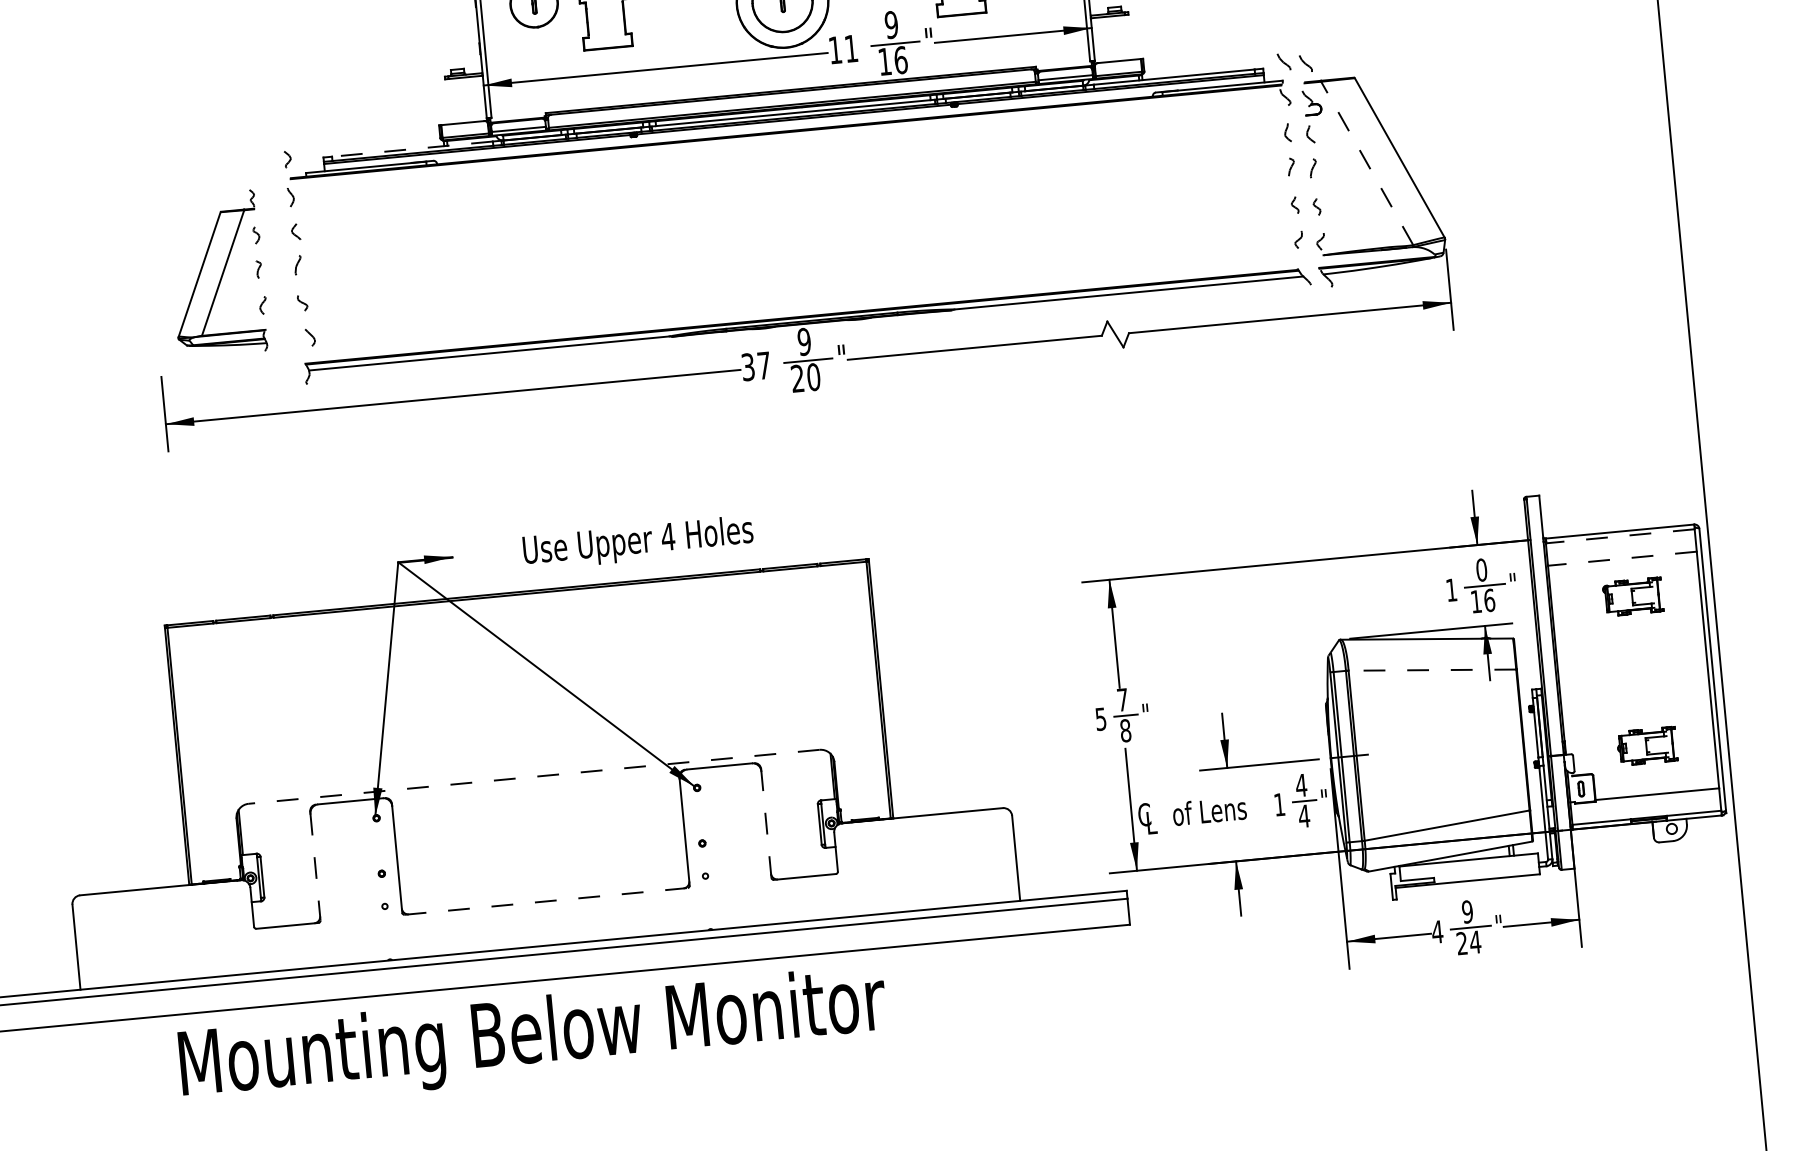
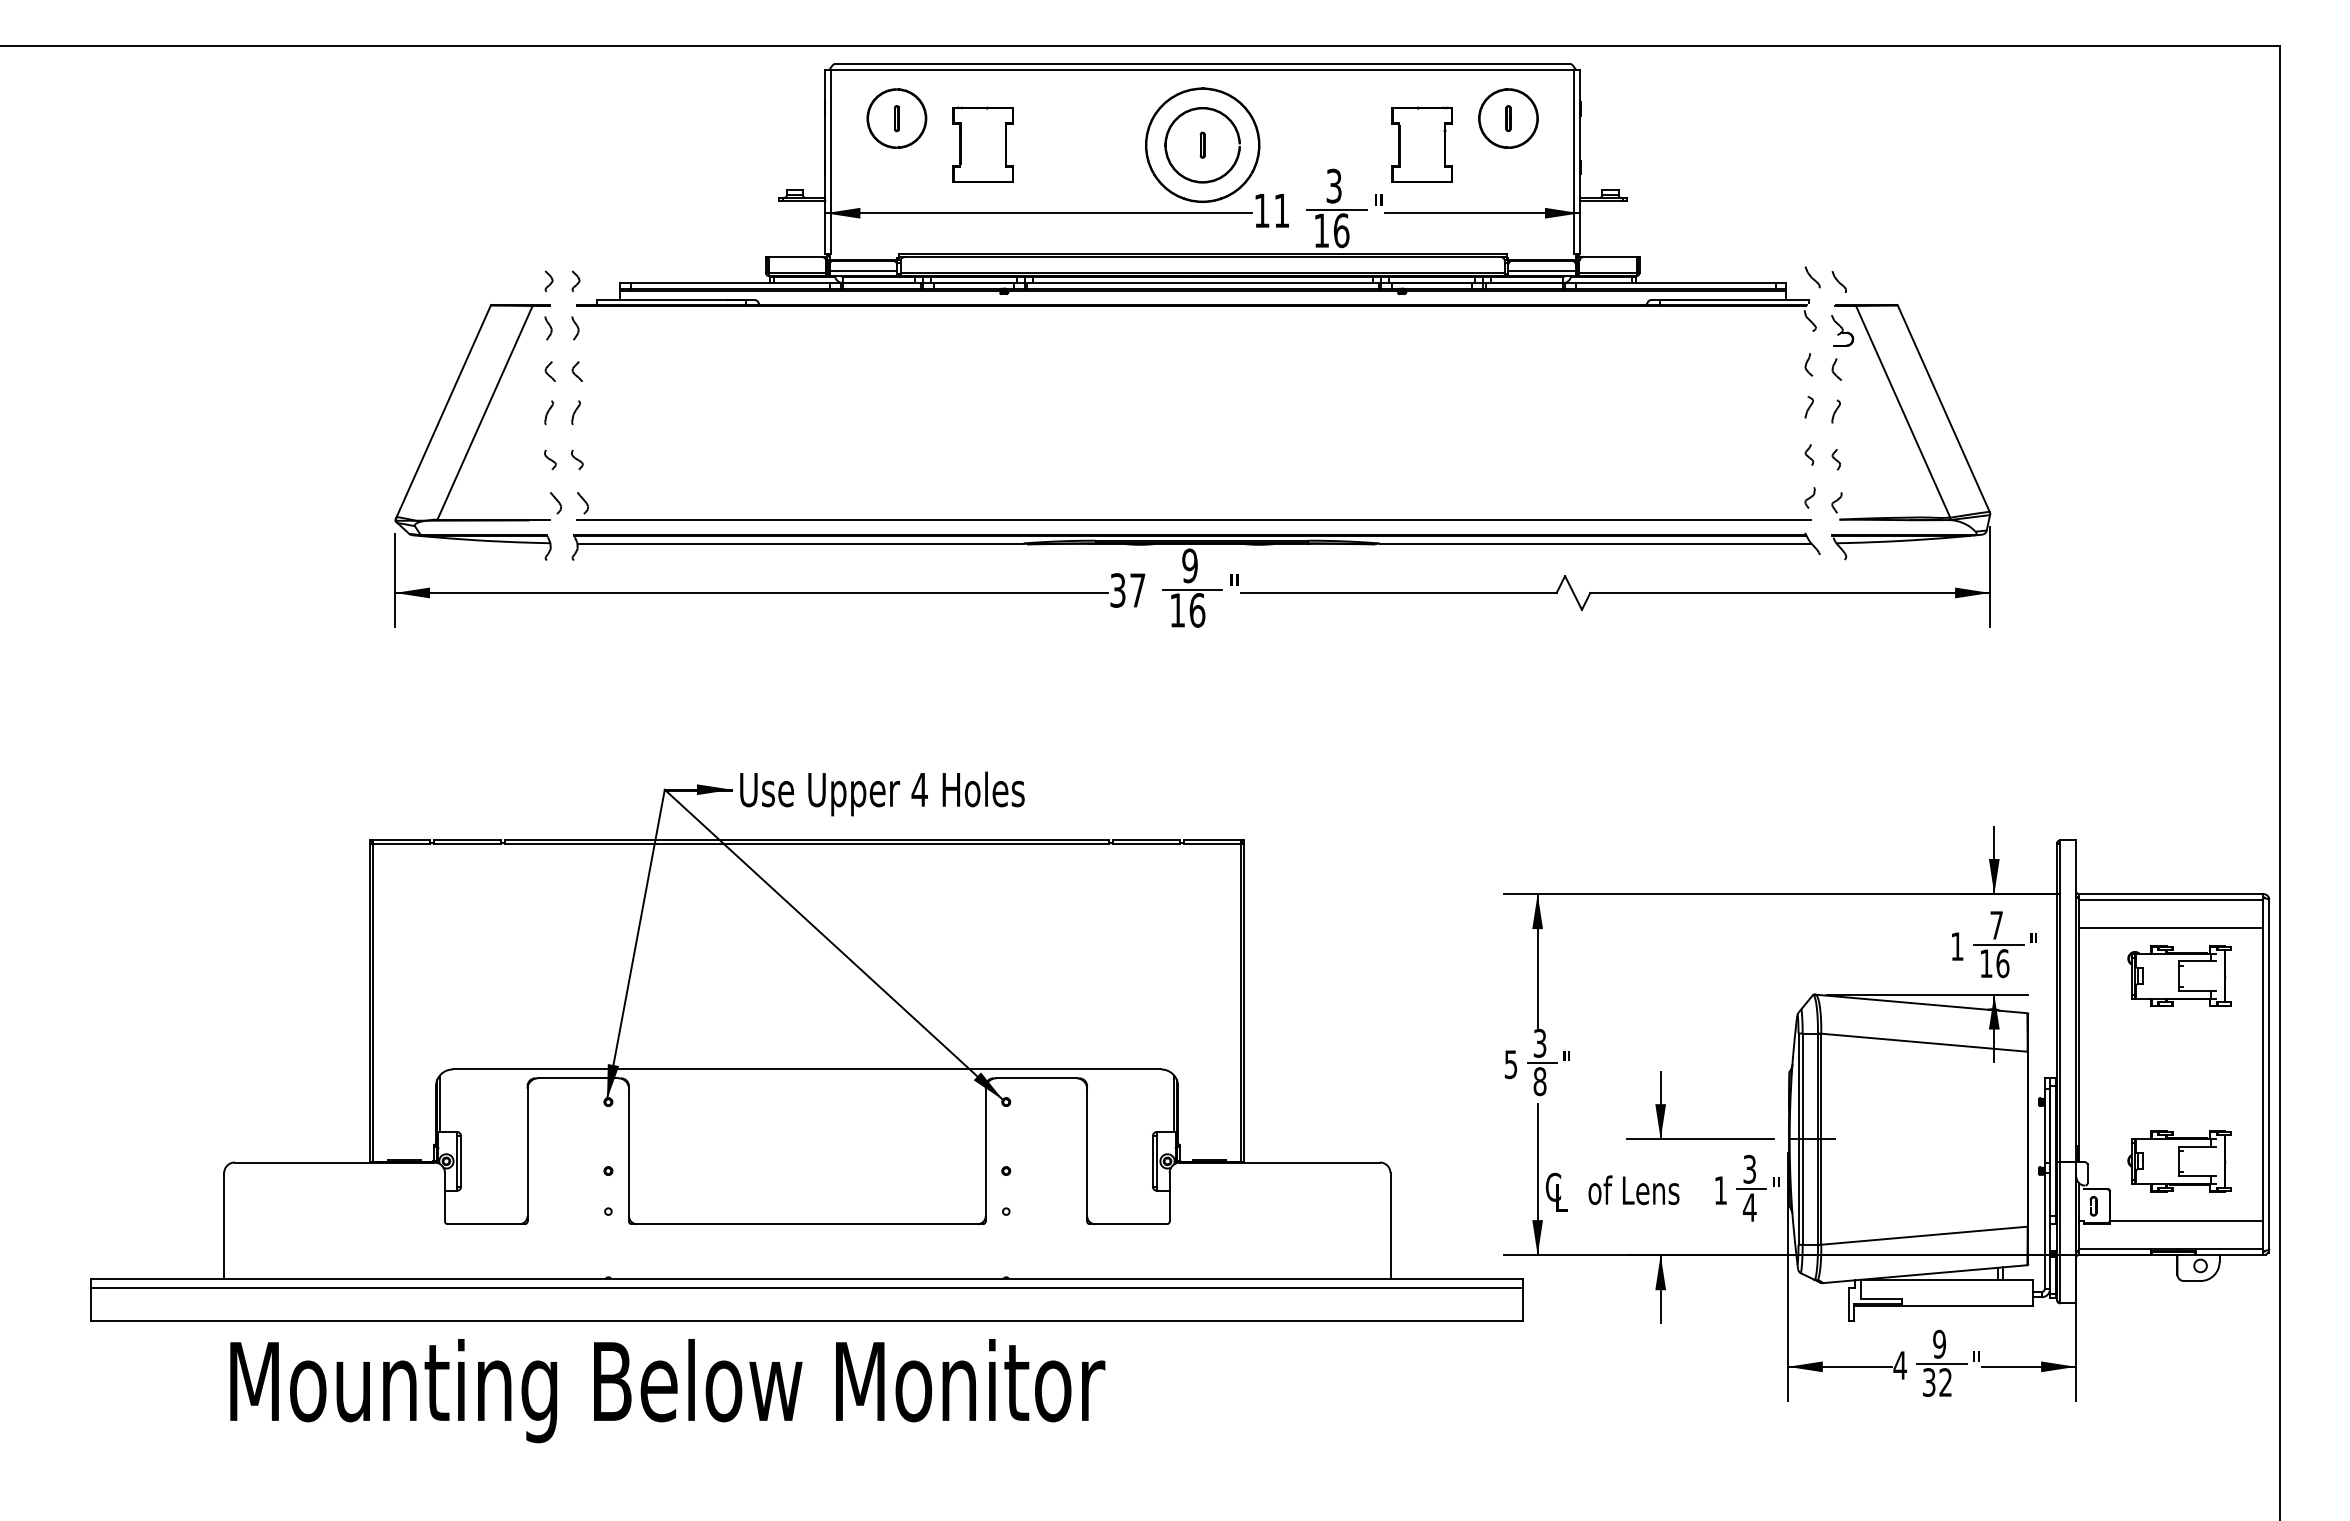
text: (891, 24) -> (1333, 185), 9 -> 3
line: (412, 149) -> (730, 283), dashed -> solid
line: (1367, 163) -> (1903, 411), dashed -> solid
part: (218, 274) -> (477, 415), size x1.43
line: (803, 304) -> (1193, 519), added
text: (805, 378) -> (1187, 610), 20 -> 16
line: (1619, 536) -> (2170, 899), dashed -> solid
text: (638, 542) -> (882, 793), moved
line: (1621, 558) -> (2170, 927), dashed -> solid
text: (1481, 570) -> (1996, 925), 0 -> 7
part: (1632, 596) -> (2179, 975), size x1.43
line: (1432, 669) -> (1924, 1042), dashed -> solid
text: (1122, 699) -> (1539, 1042), 7 -> 3
part: (1646, 746) -> (2179, 1161), size x1.43
line: (533, 776) -> (806, 1069), dashed -> solid
text: (1301, 784) -> (1749, 1168), 4 -> 3
line: (766, 823) -> (1087, 1154), dashed -> solid
line: (315, 867) -> (527, 1155), dashed -> solid
line: (546, 901) -> (807, 1224), dashed -> solid
text: (1468, 942) -> (1937, 1382), 24 -> 32
text: (533, 1038) -> (667, 1391), moved

